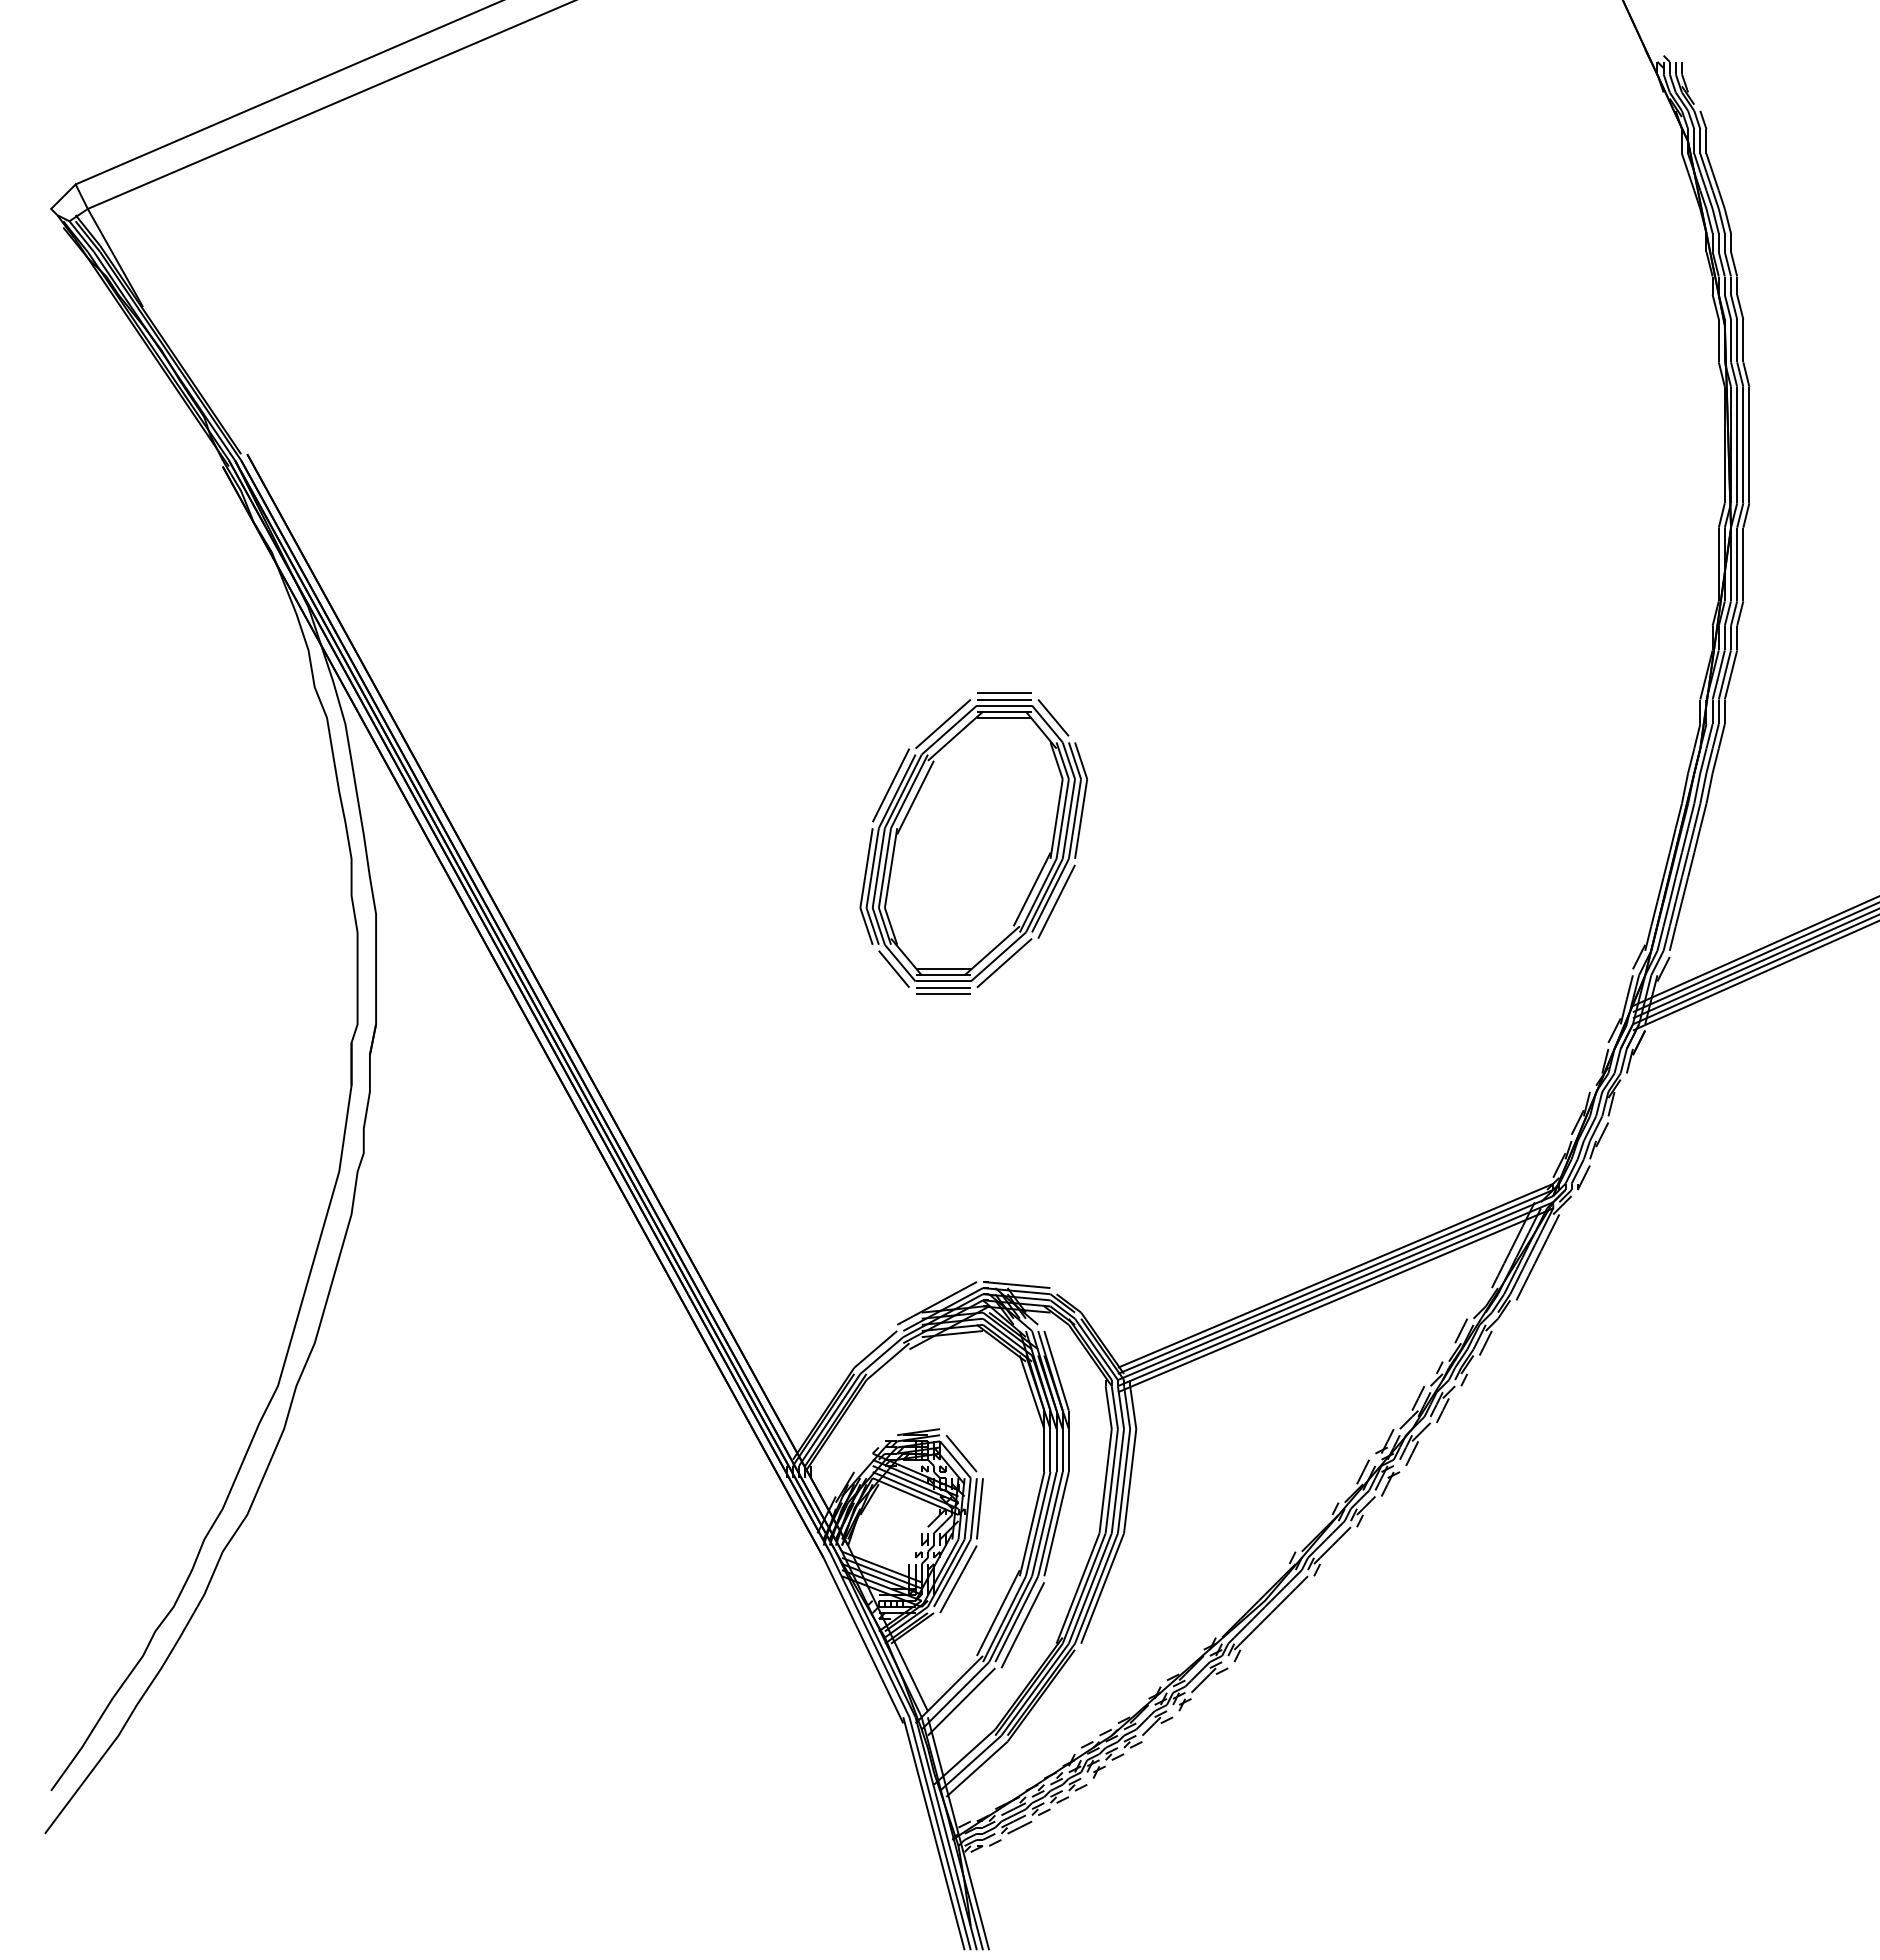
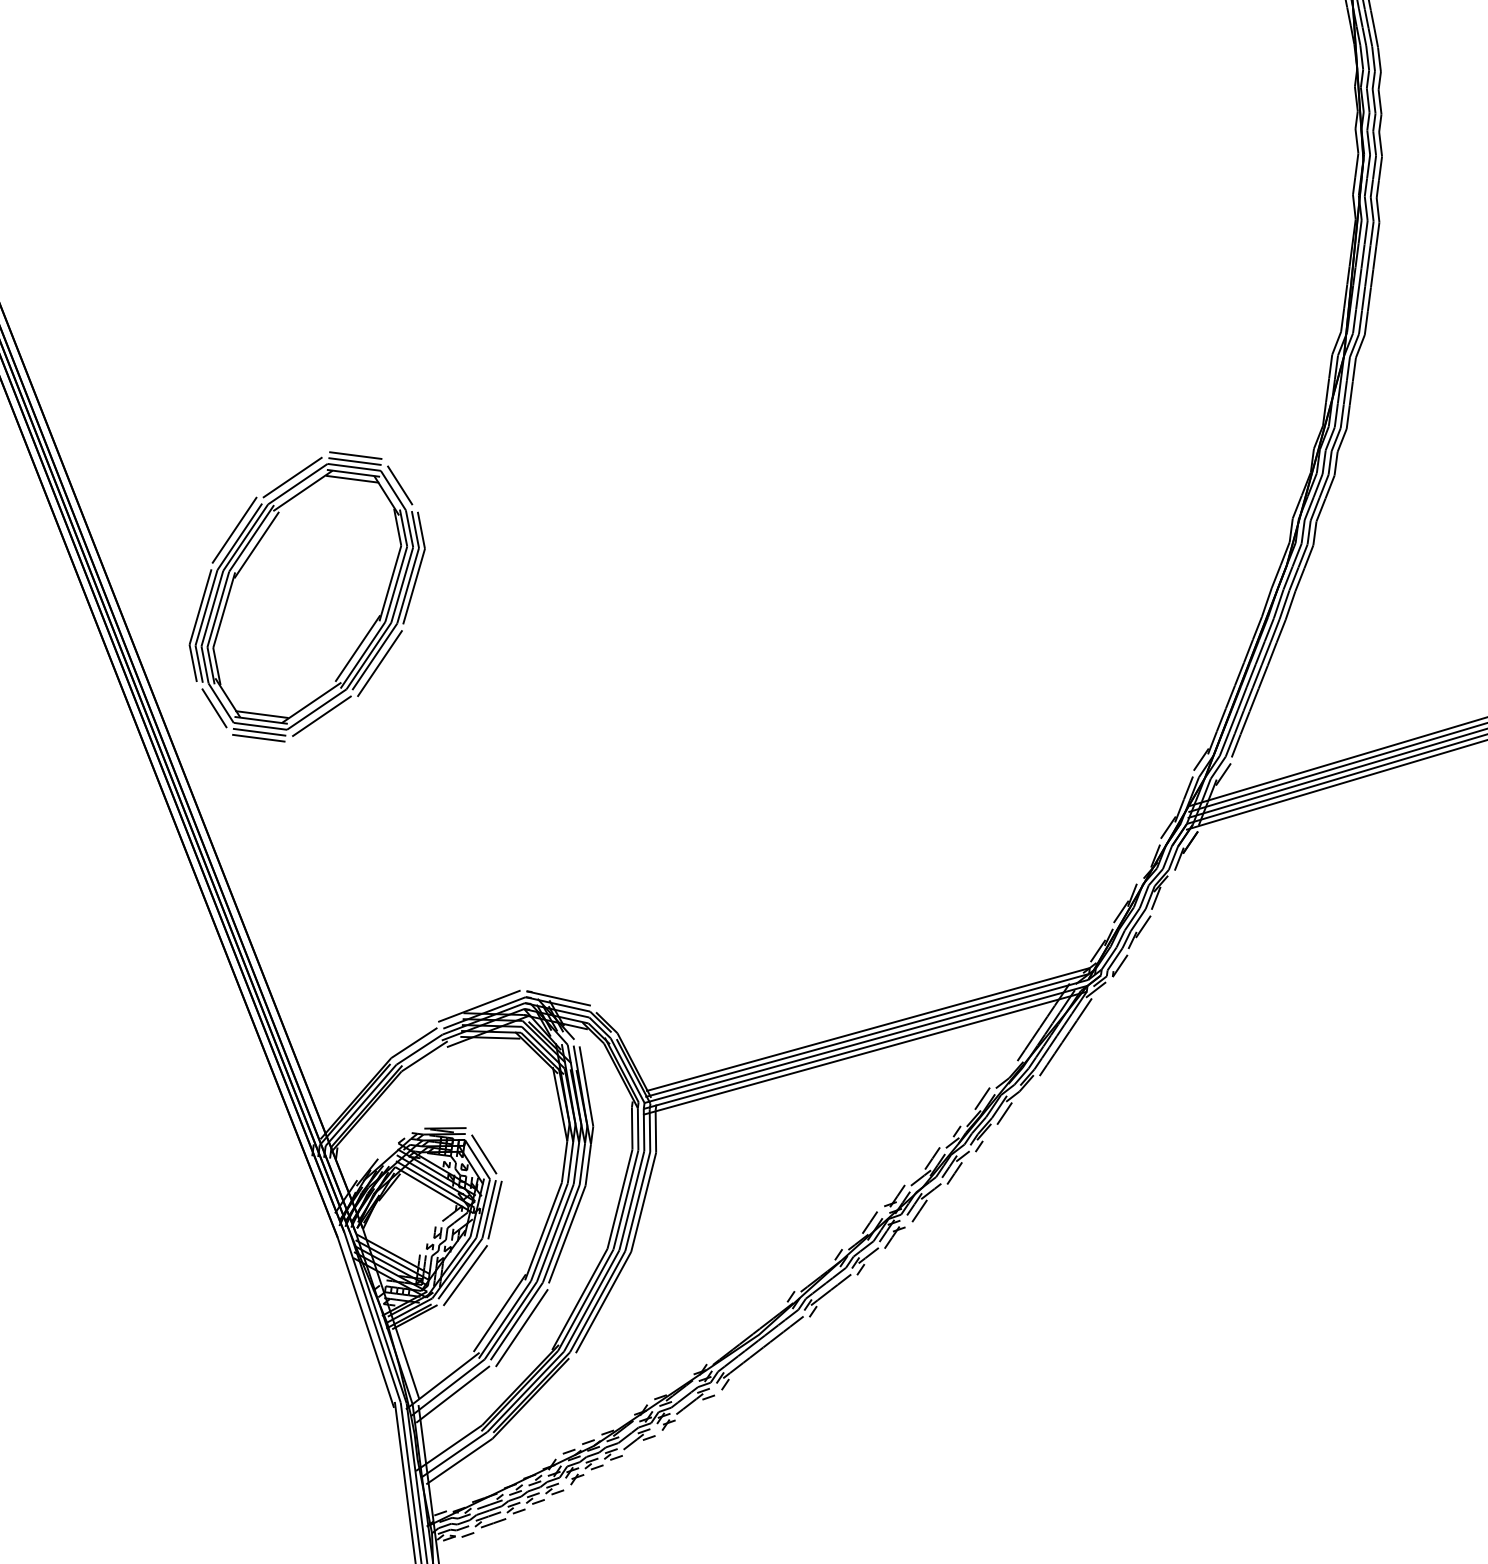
part: (973, 843) -> (306, 596), moved

